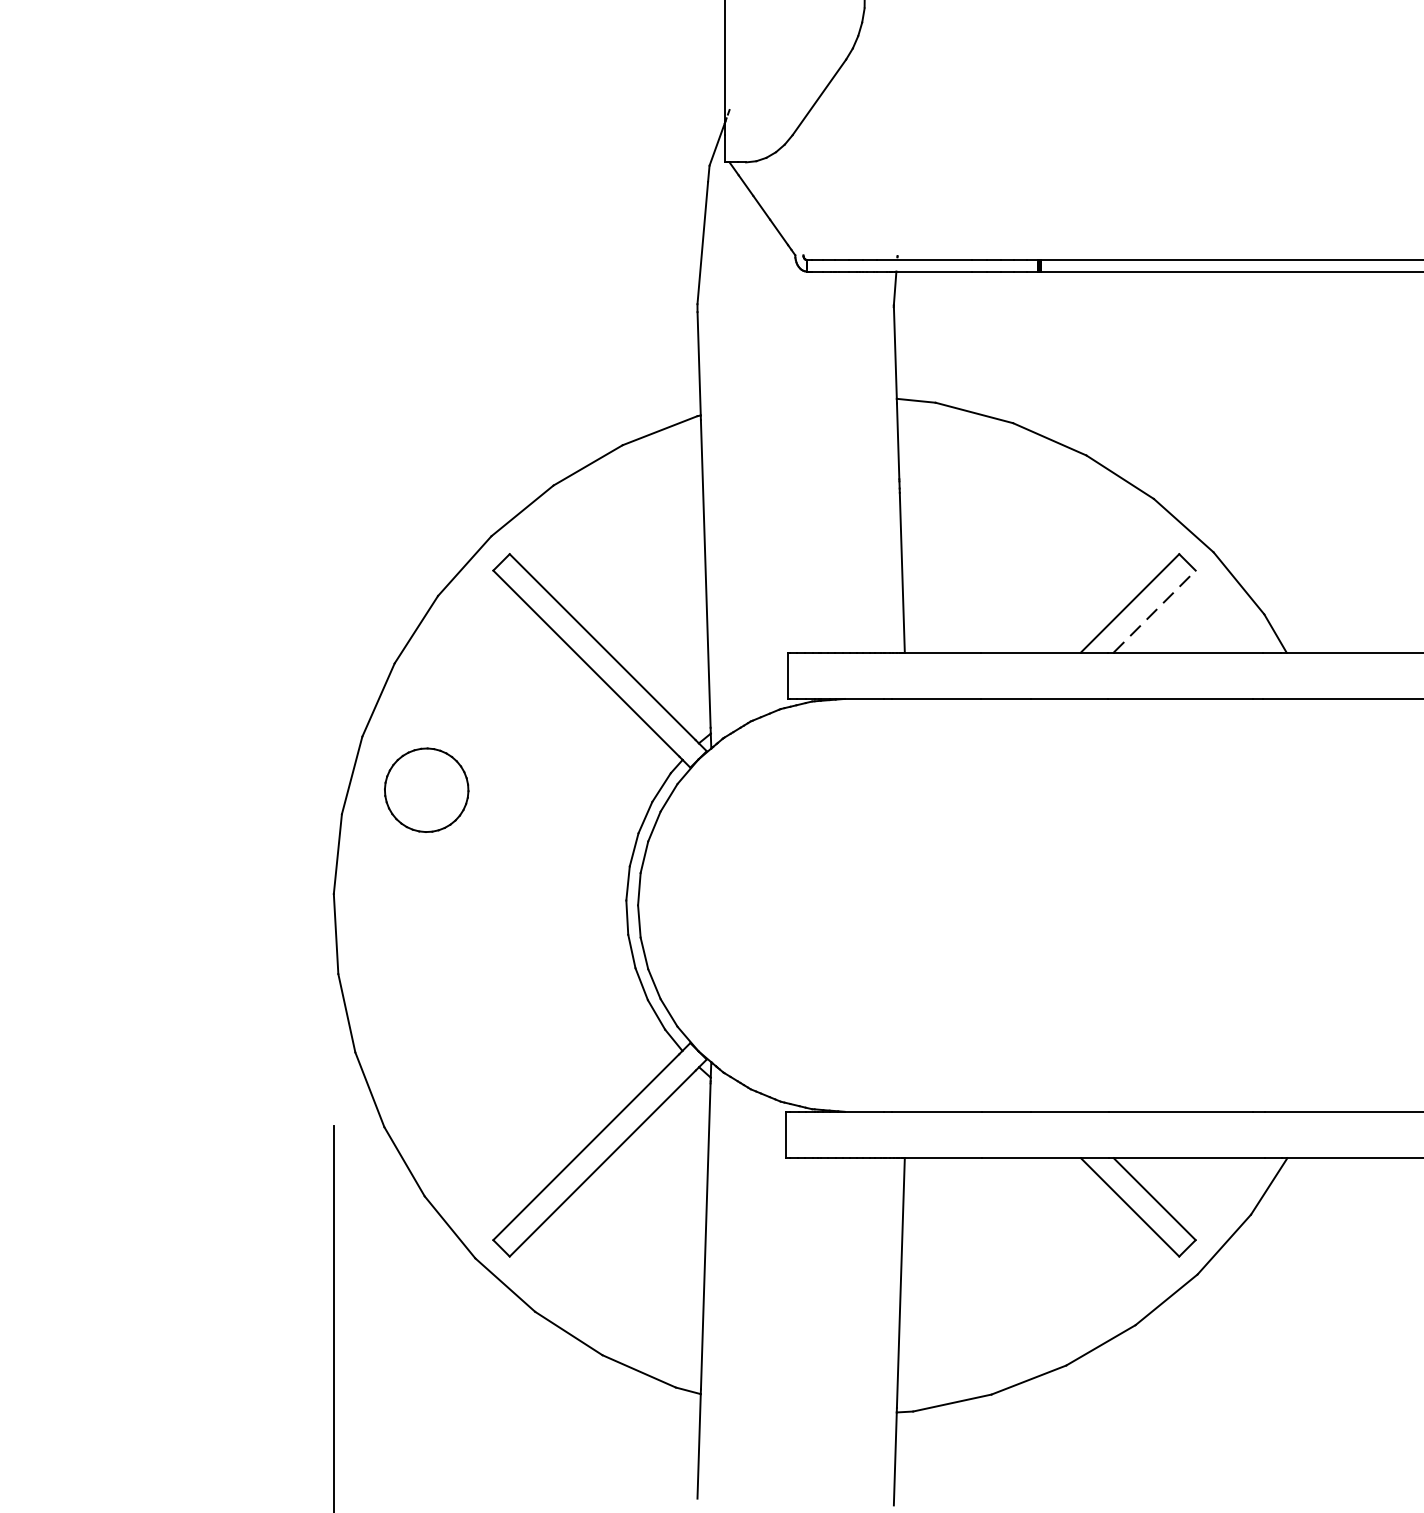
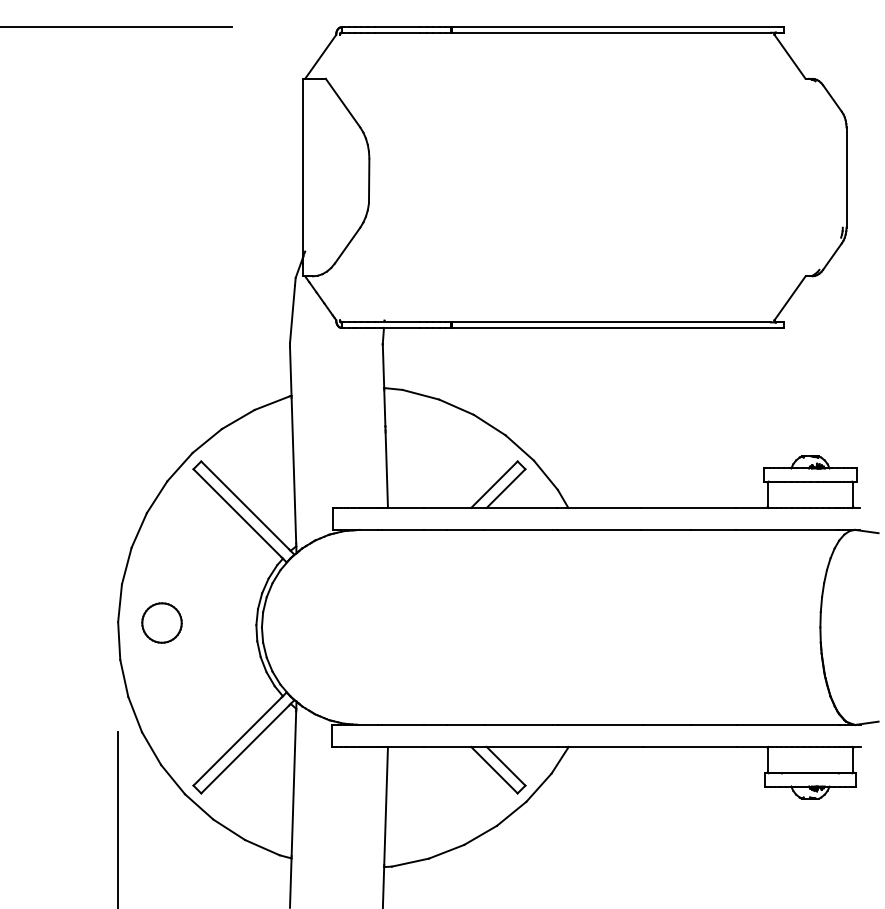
line: (1155, 611) -> (506, 488), dashed -> solid
part: (425, 789) -> (161, 622), moved

